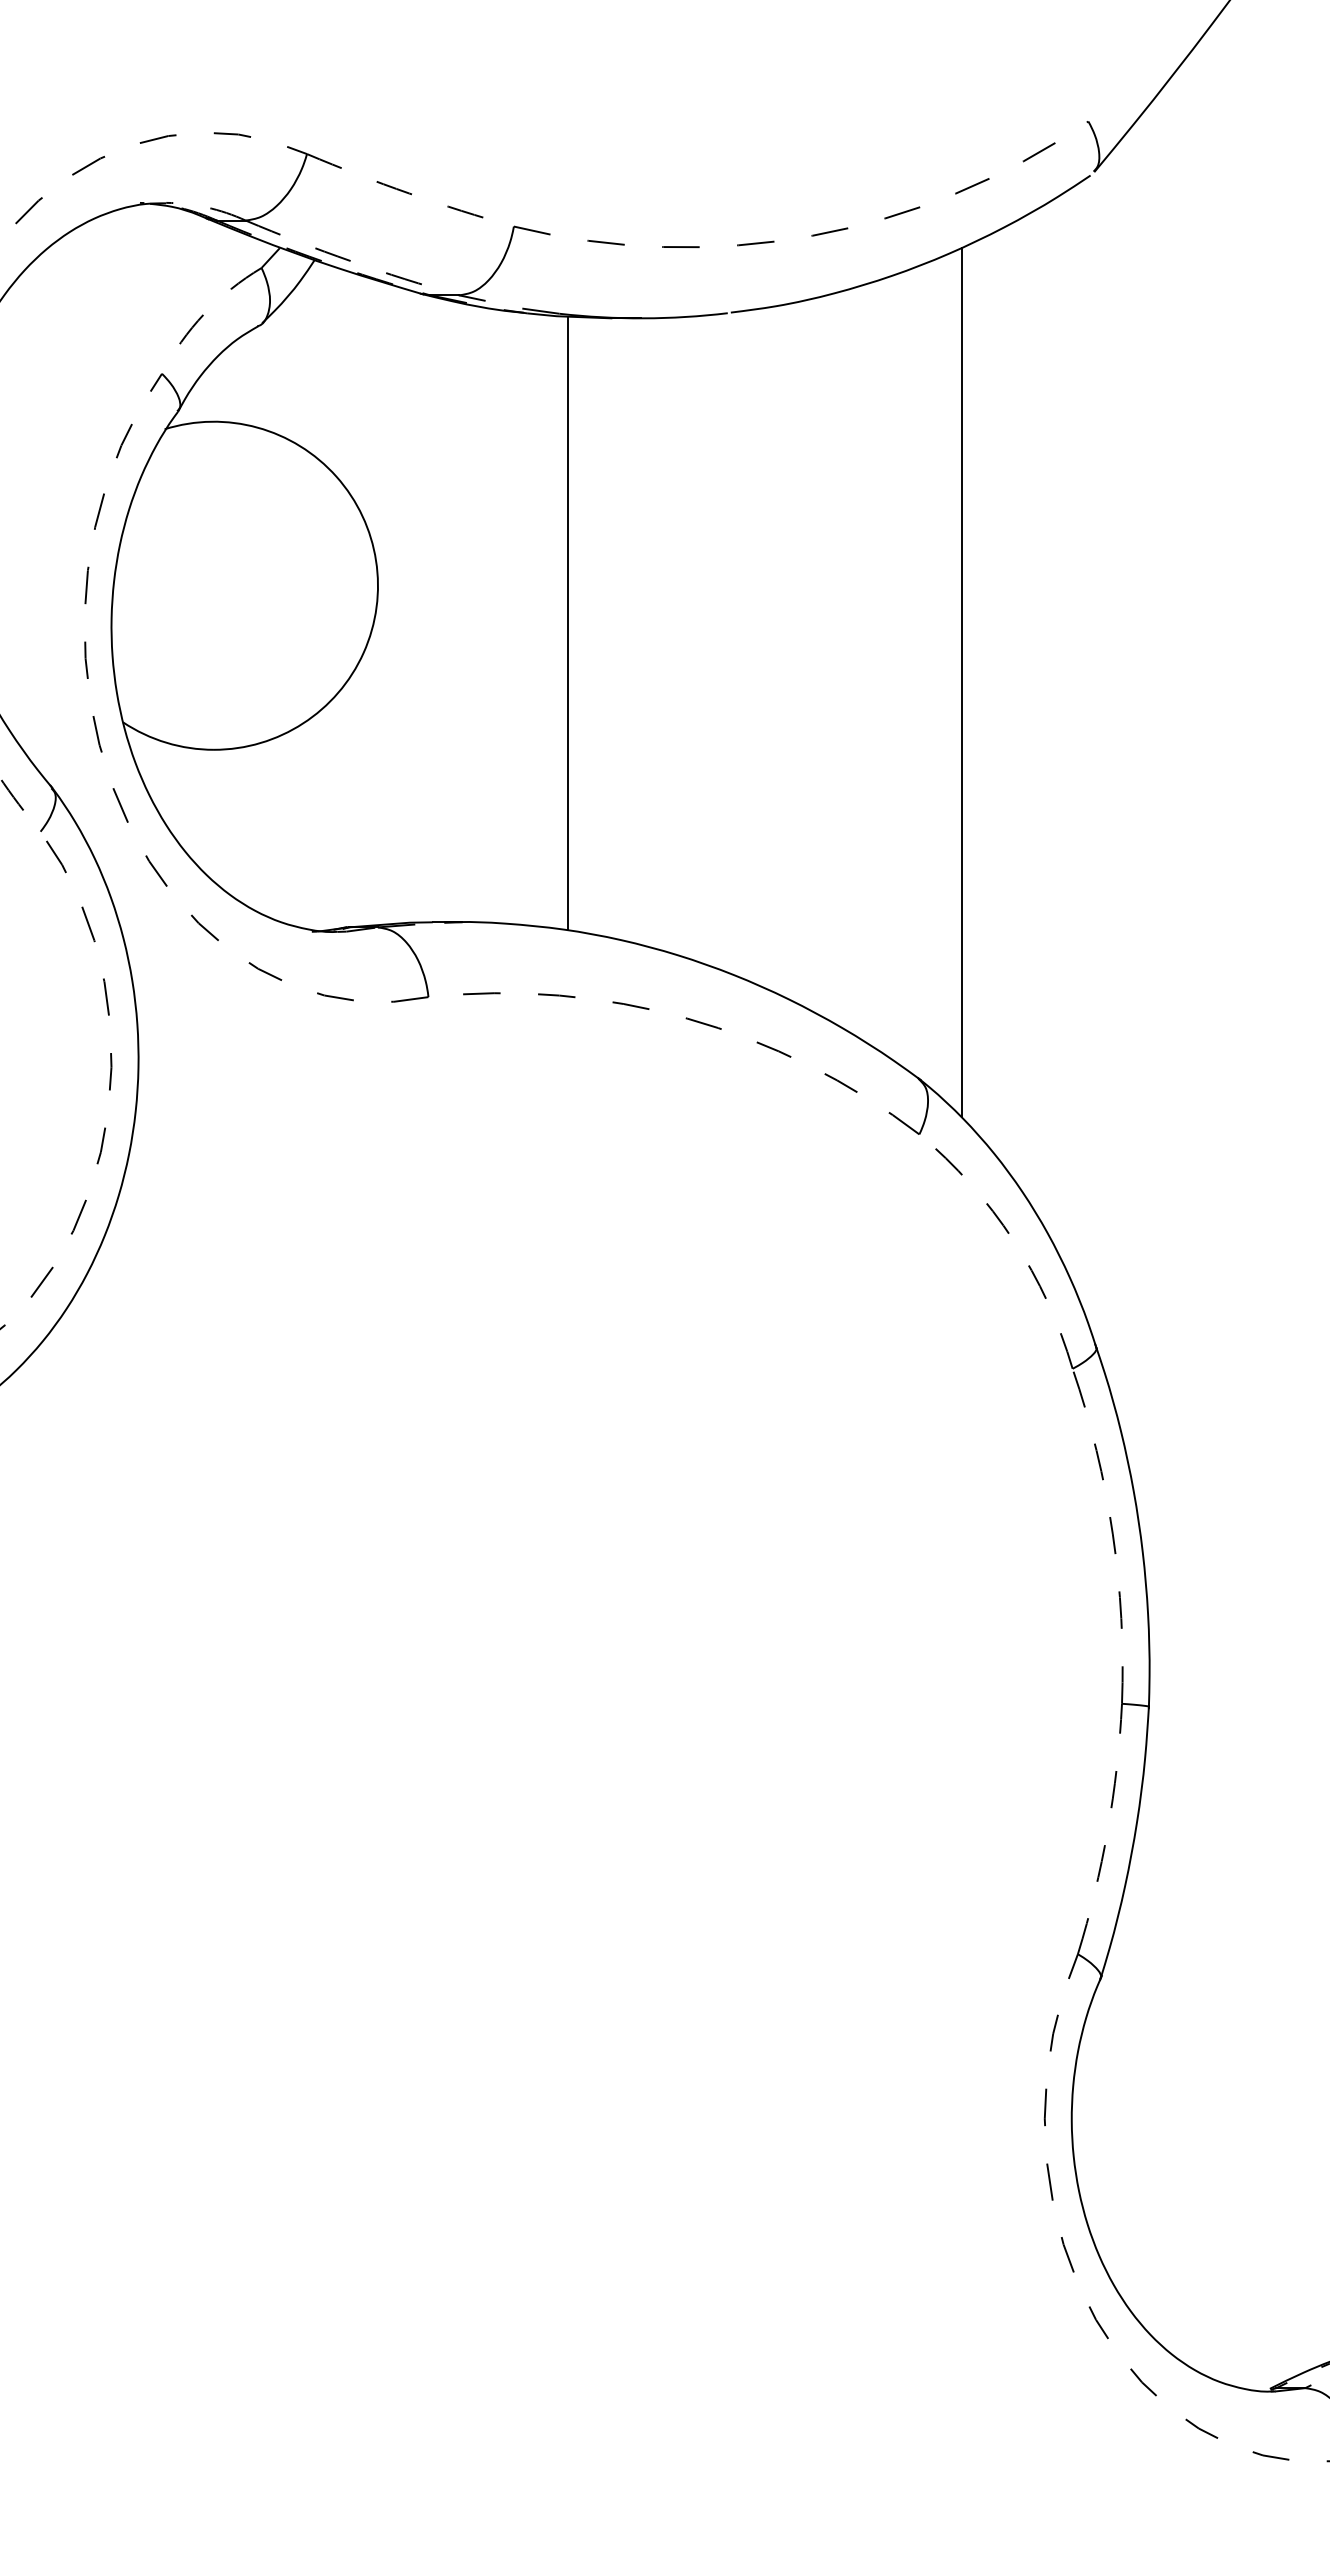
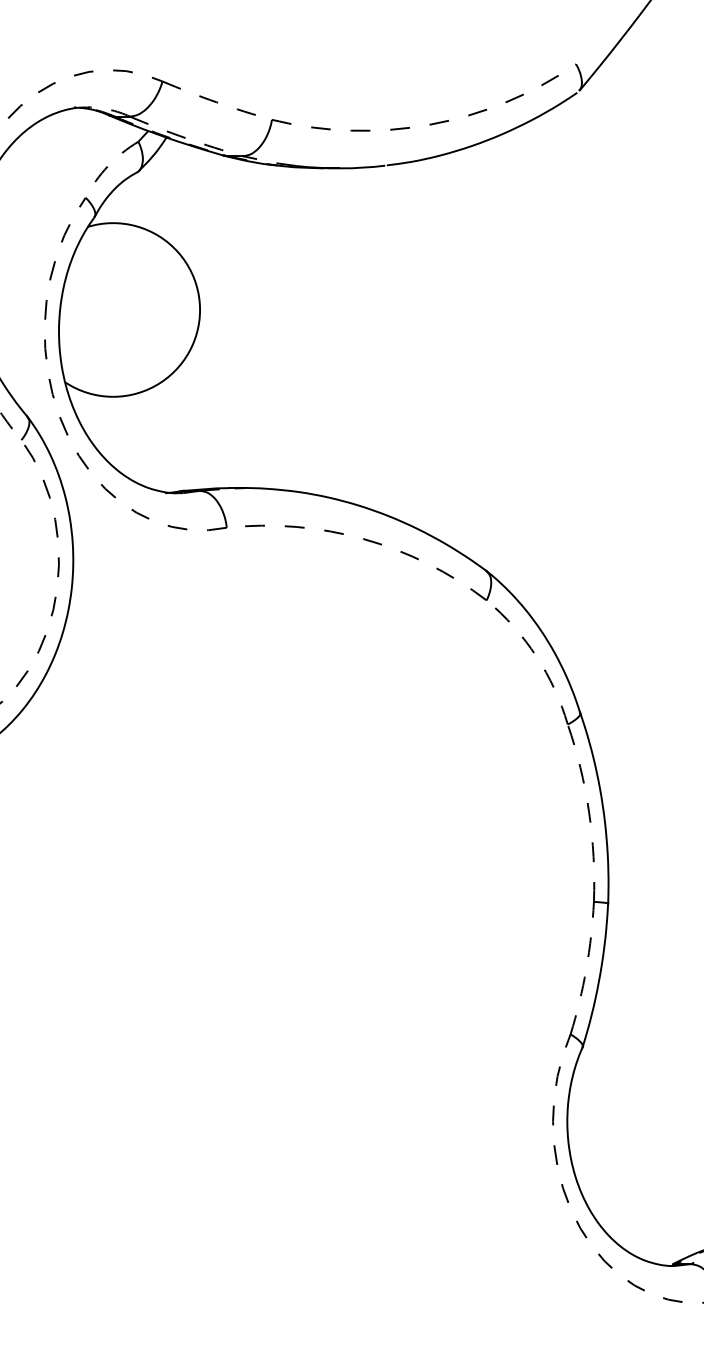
line: (567, 622) -> (300, 329), removed
line: (960, 683) -> (508, 361), removed

